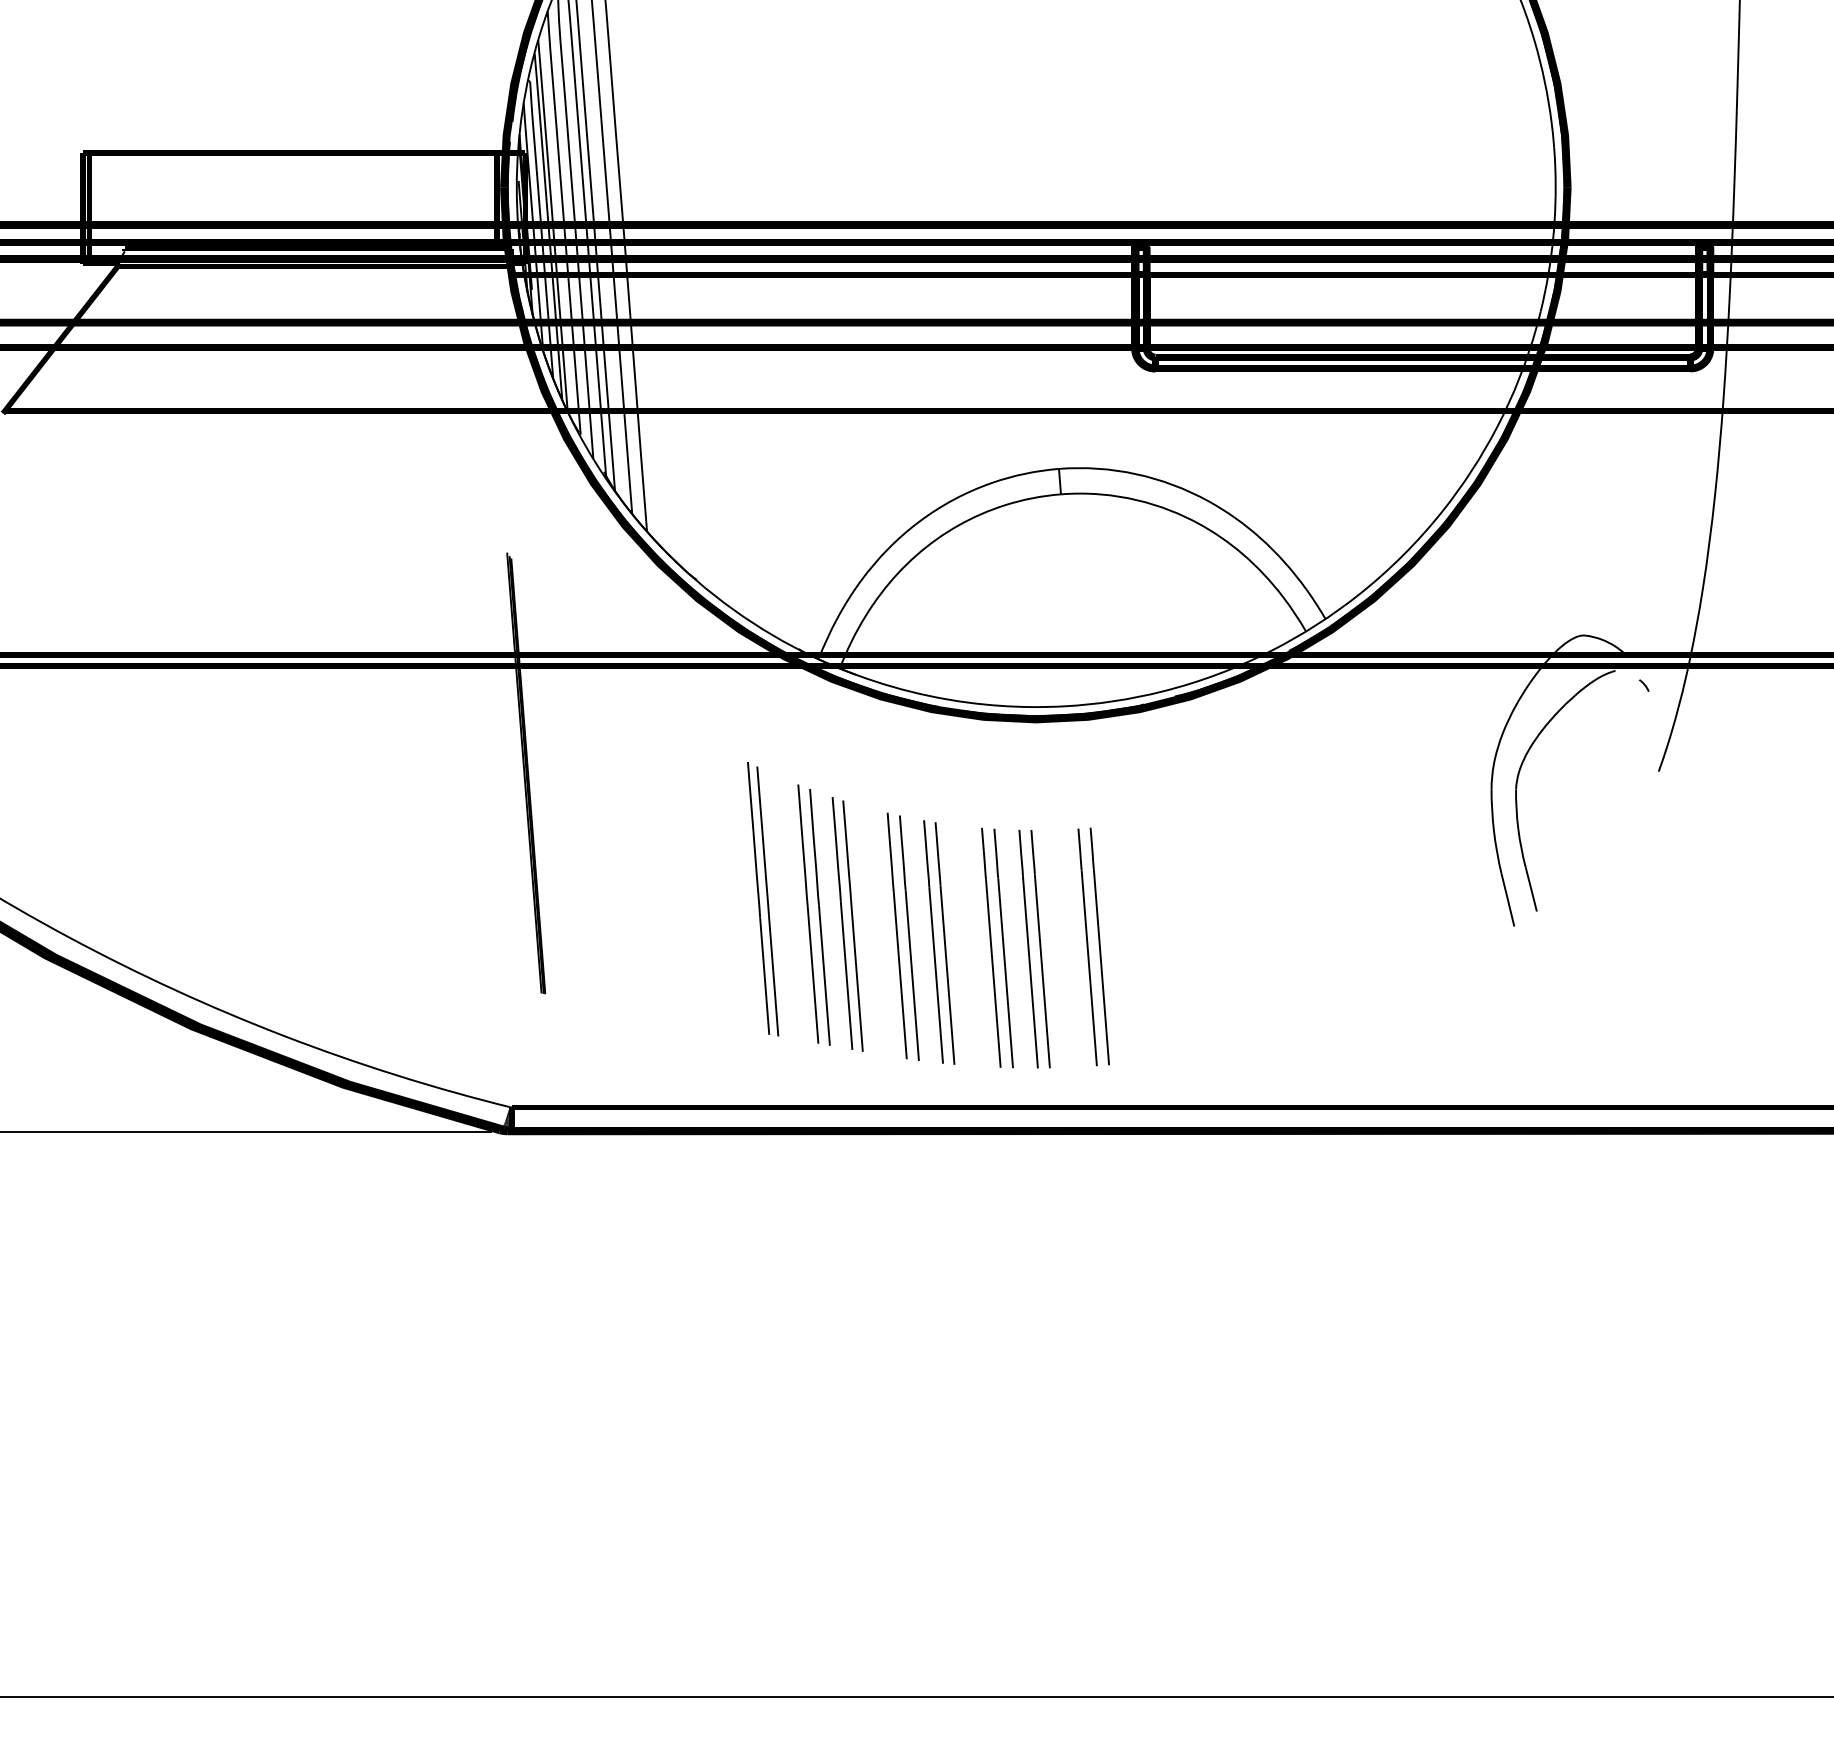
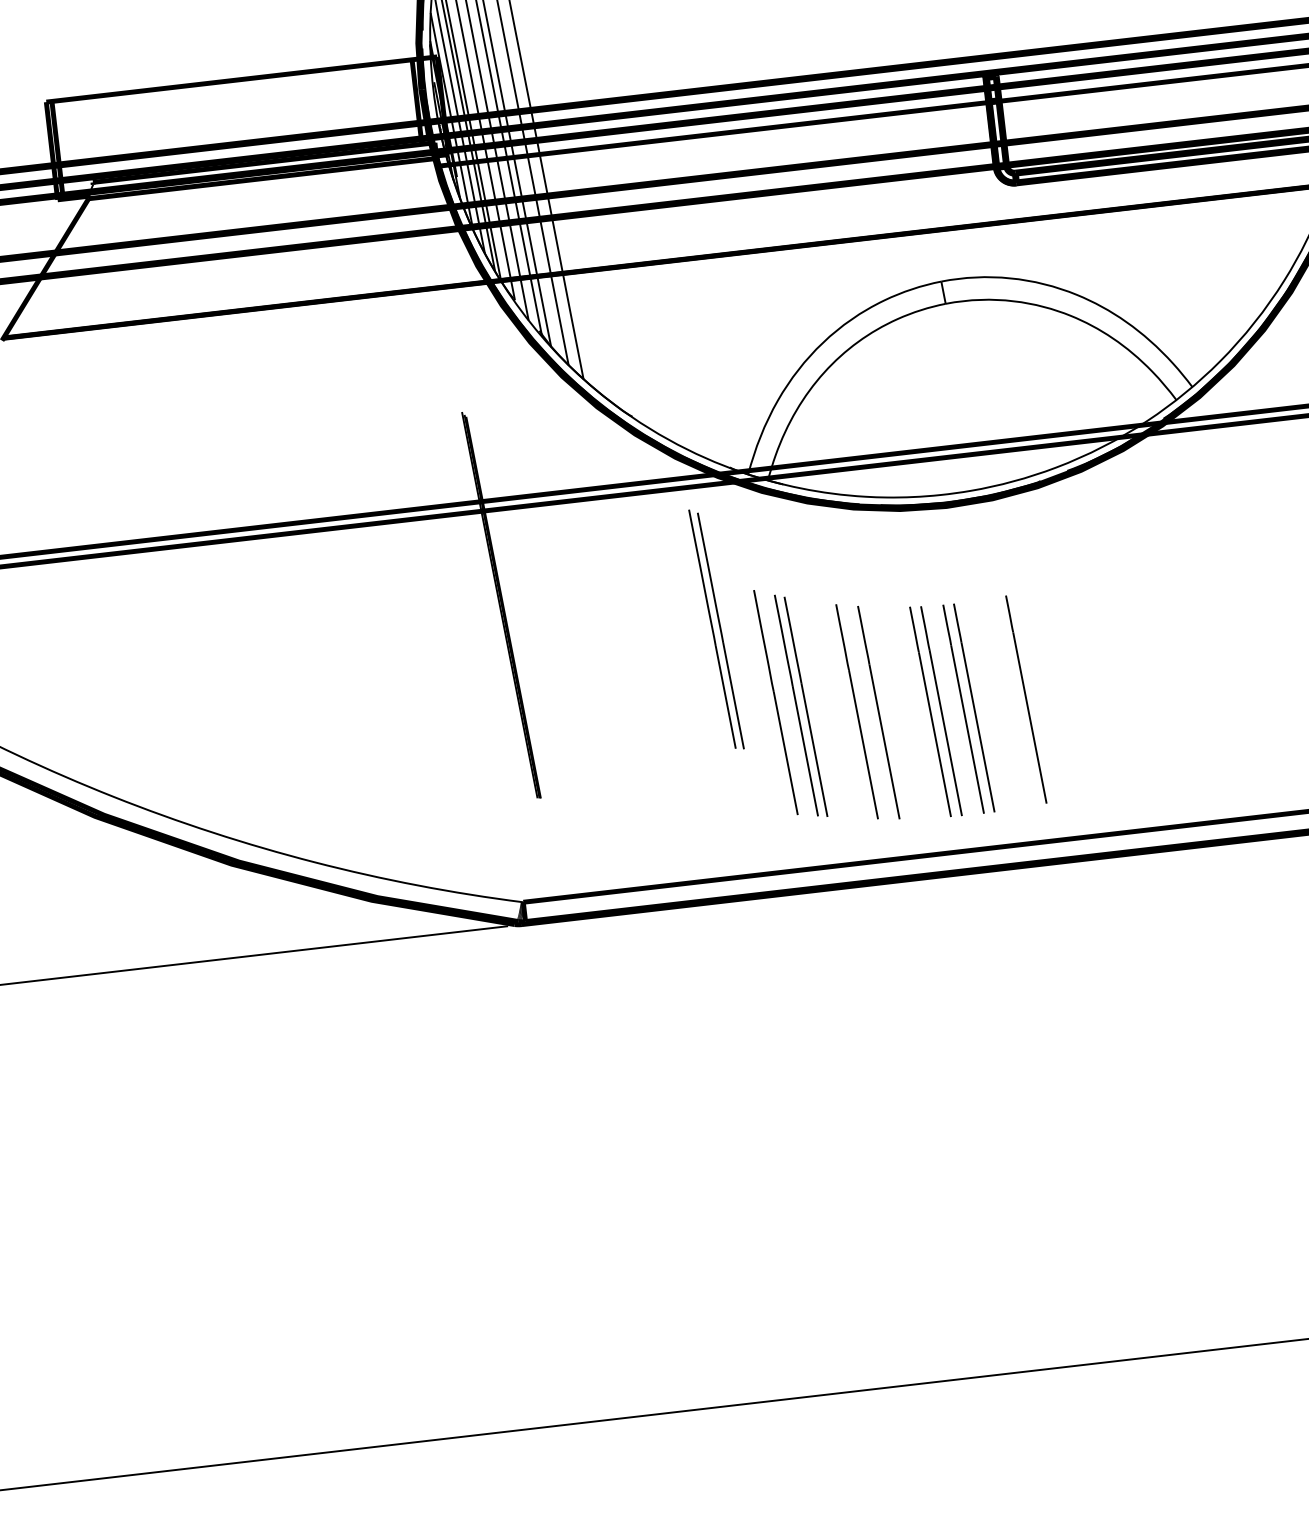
part: (763, 899) -> (716, 629), moved
line: (808, 913) -> (765, 700), removed
line: (896, 935) -> (845, 710), removed
line: (944, 943) -> (888, 712), removed
line: (1087, 947) -> (1015, 701), removed

